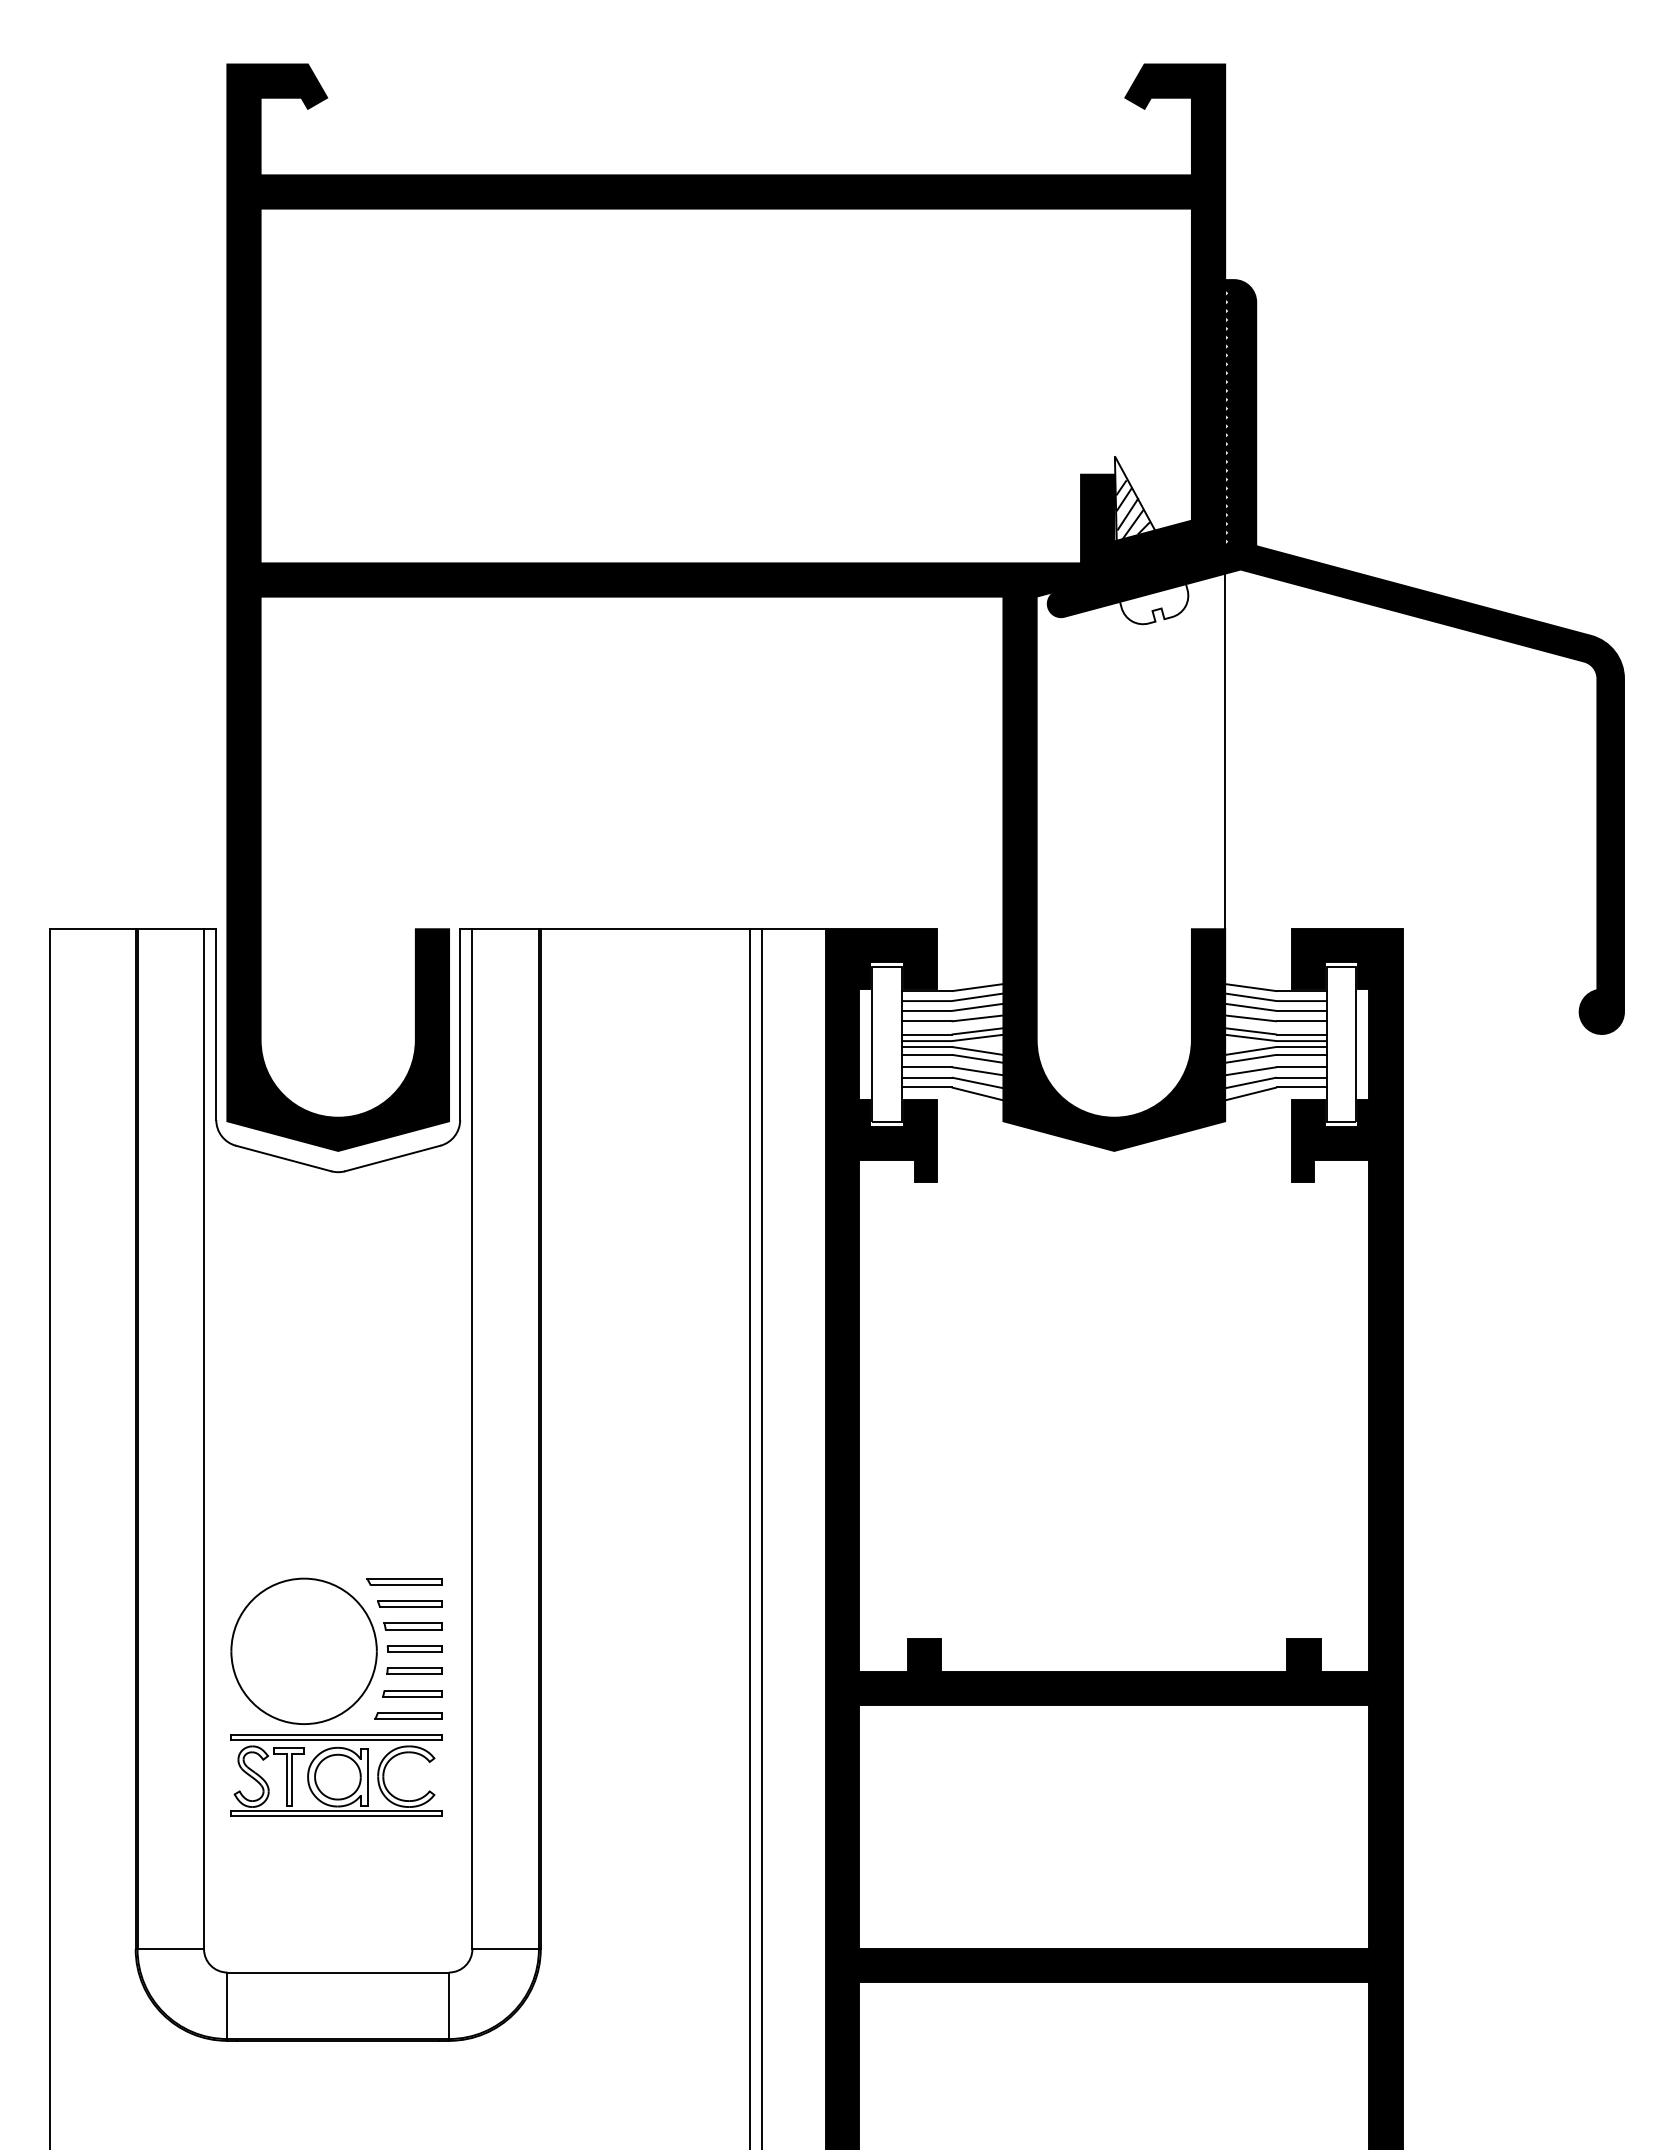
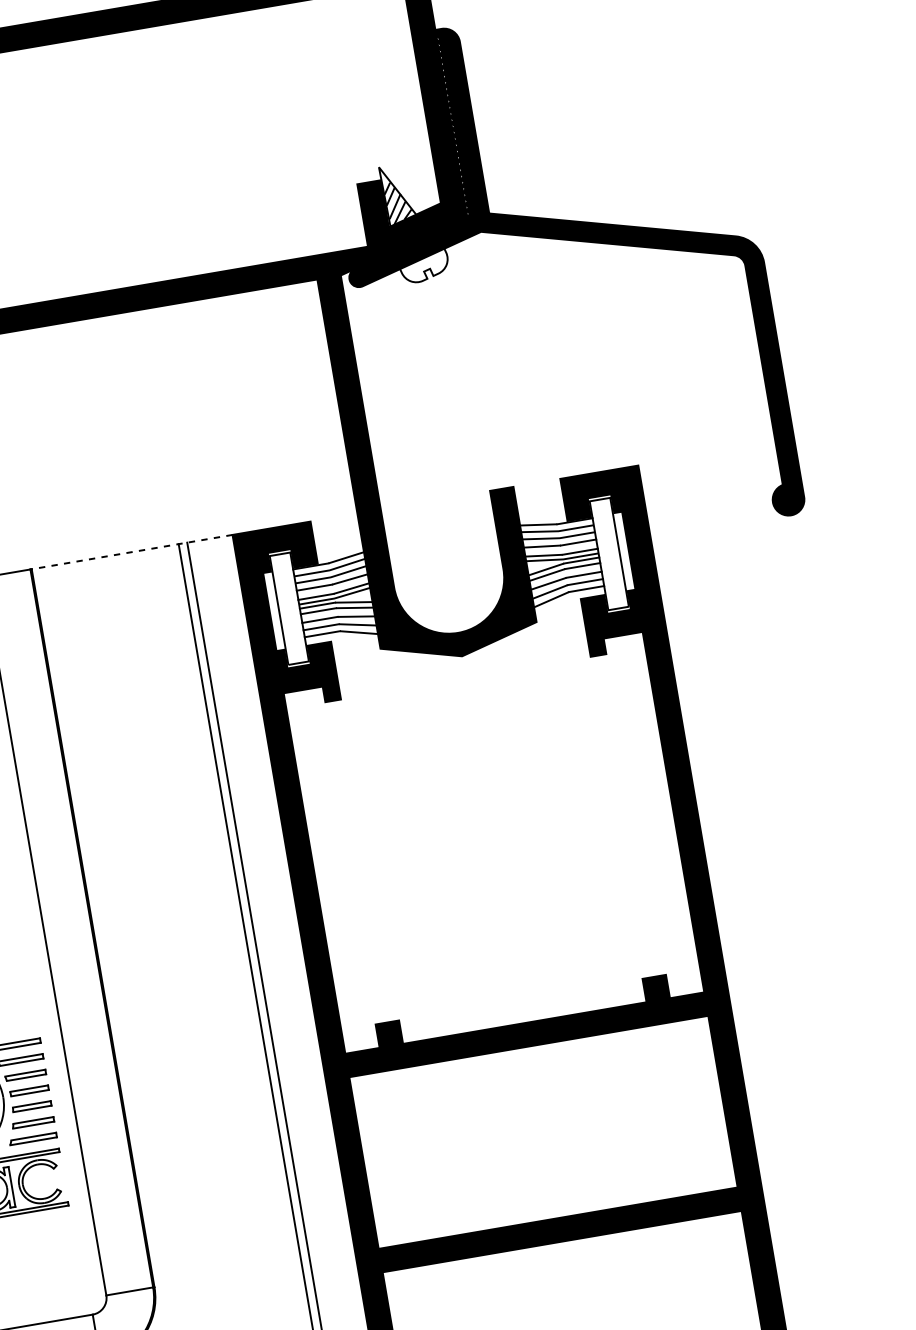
line: (1225, 751) -> (492, 361), removed
line: (683, 929) -> (132, 552), solid -> dashed

